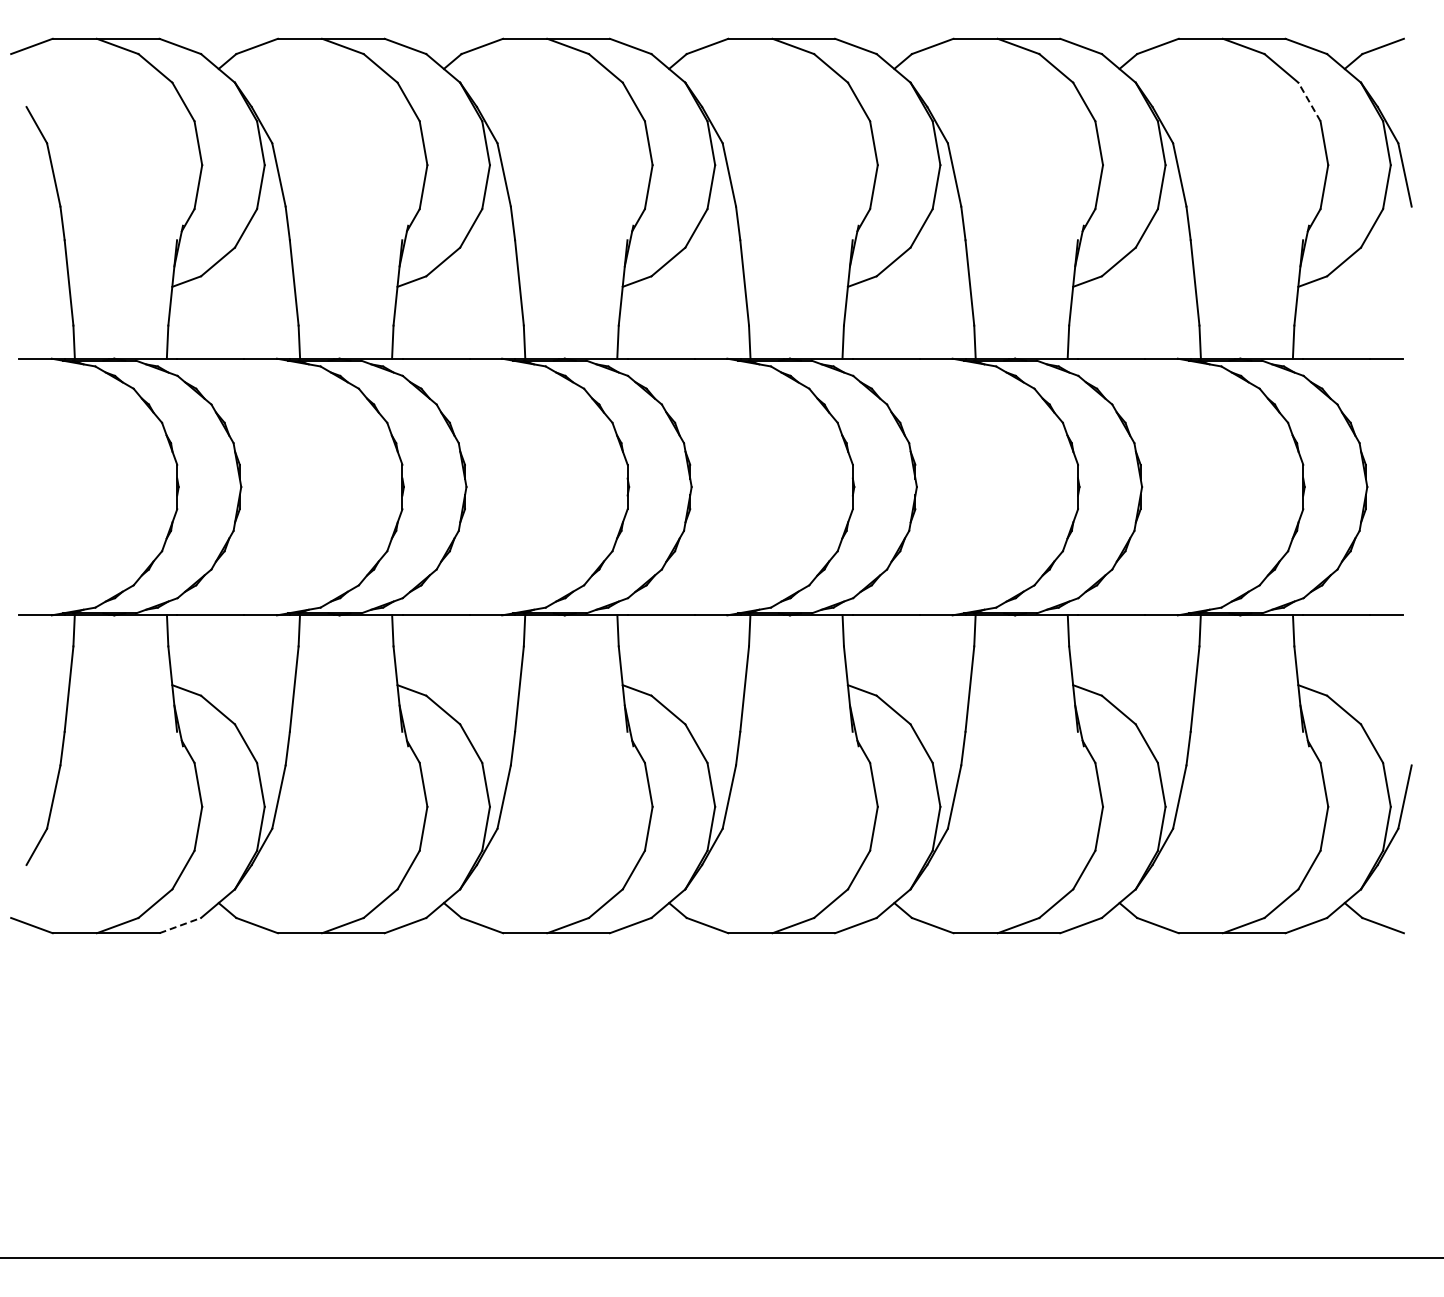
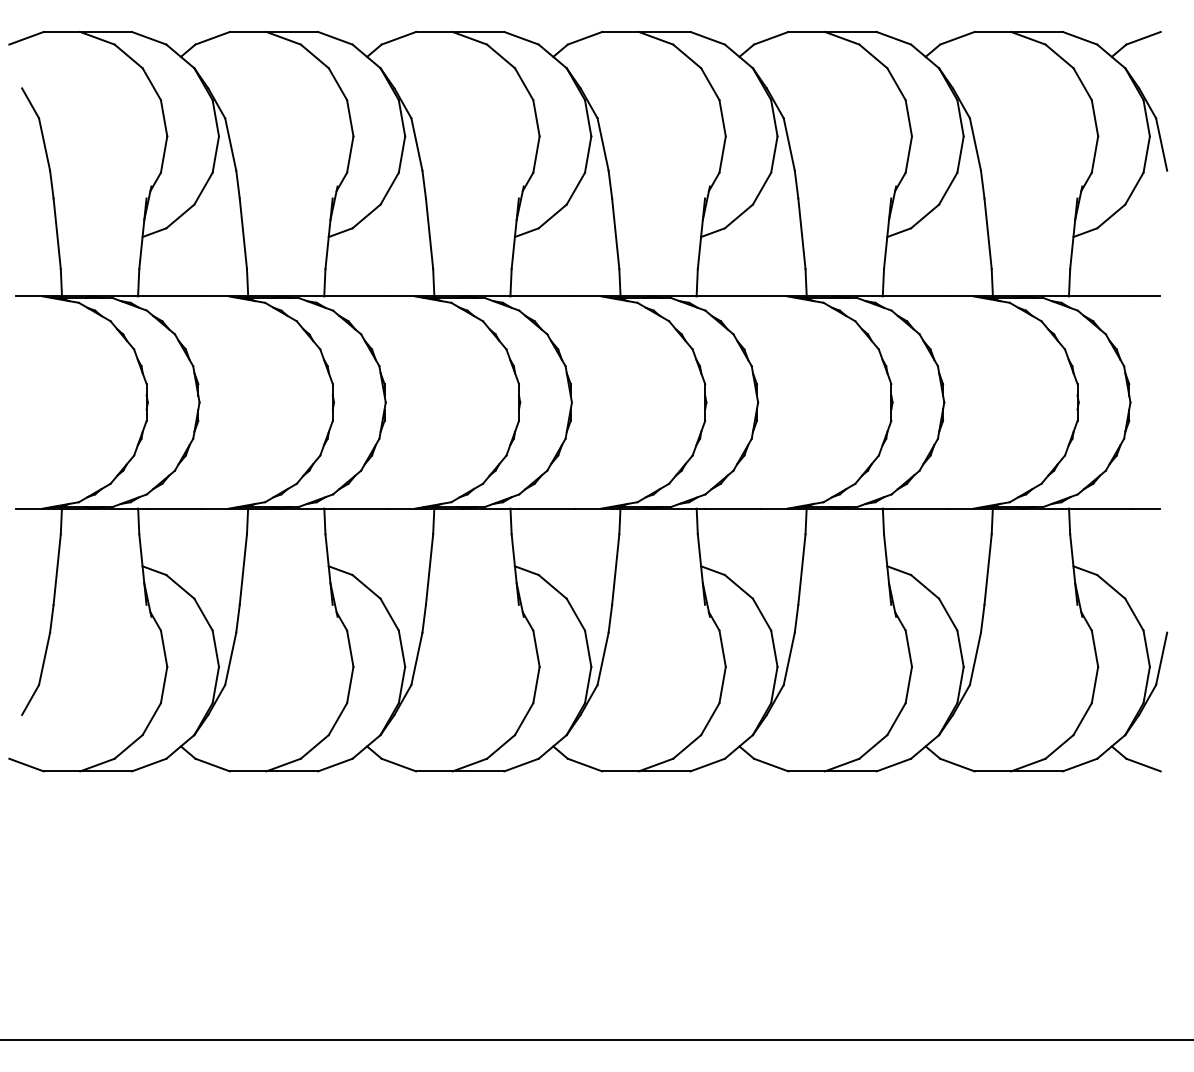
line: (1309, 101) -> (1082, 83), dashed -> solid
line: (180, 925) -> (149, 764), dashed -> solid

